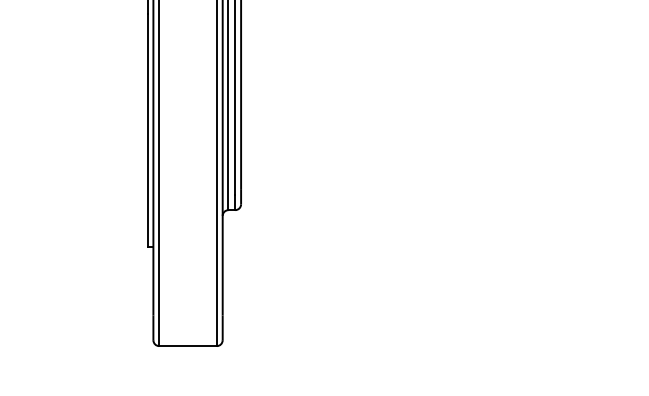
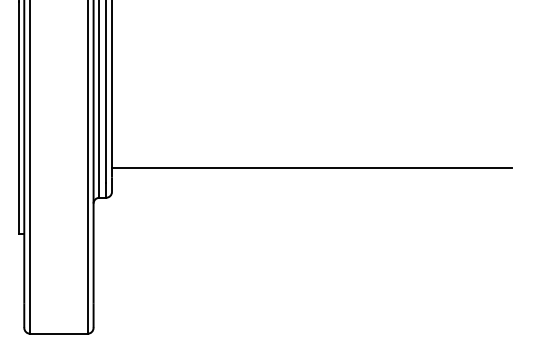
line: (440, 180) -> (311, 168), added

